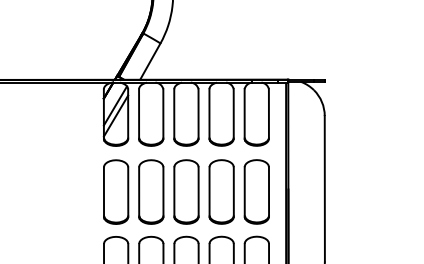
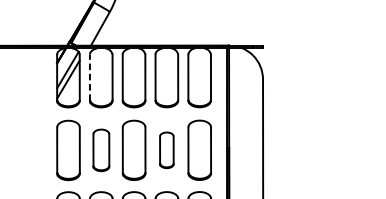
line: (139, 114) -> (90, 78), solid -> dashed
part: (151, 191) -> (101, 149), size x0.7
part: (221, 191) -> (166, 149), size x0.6

